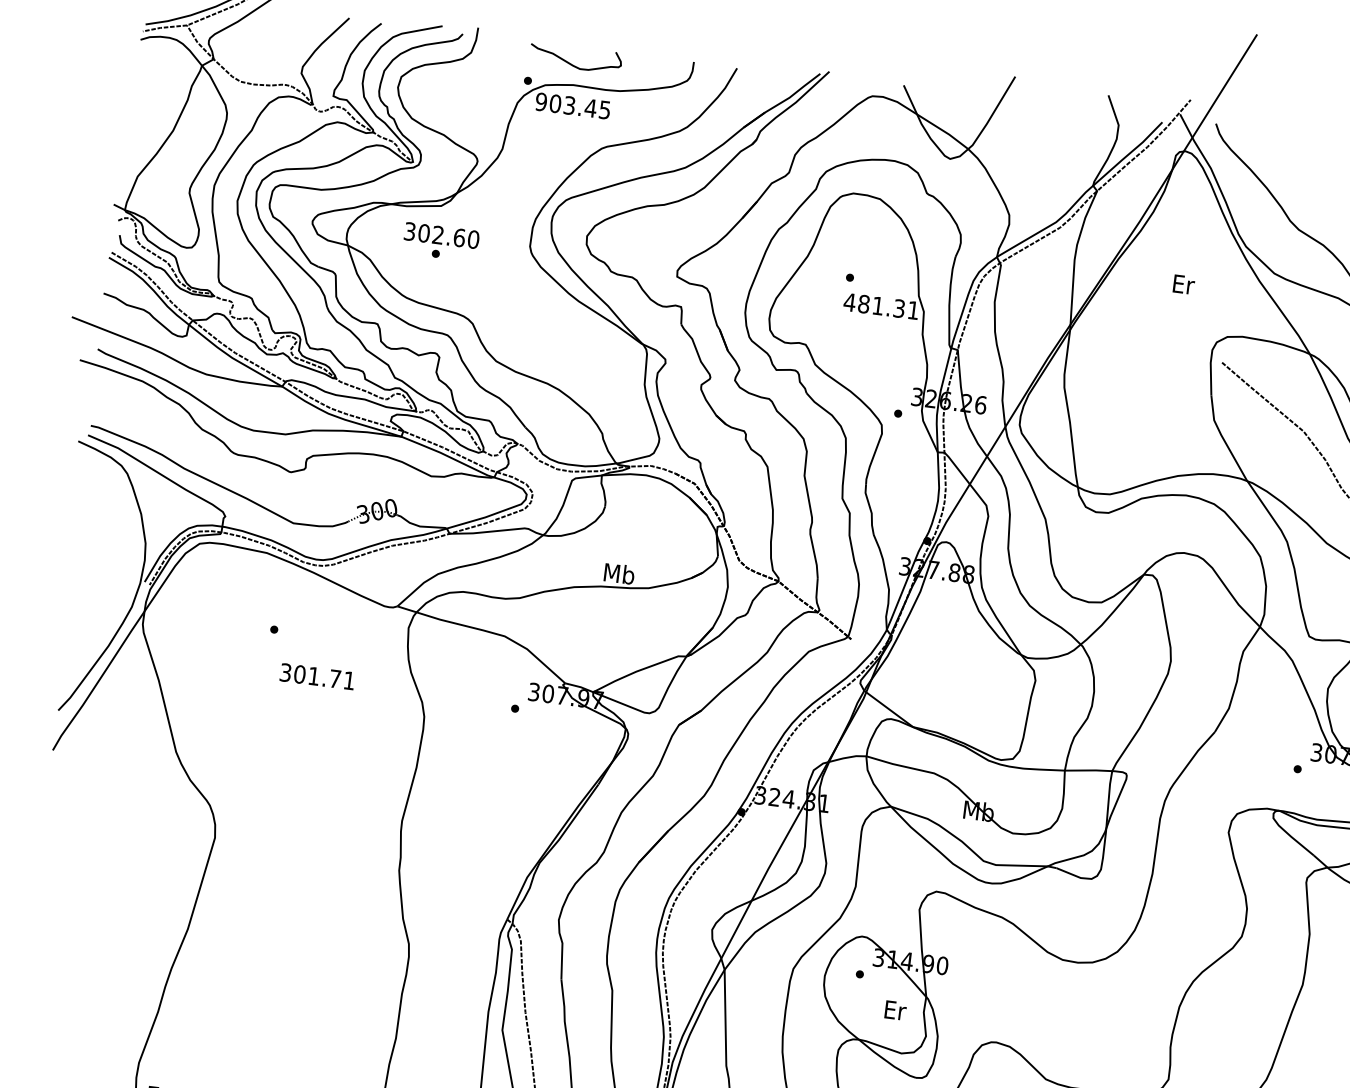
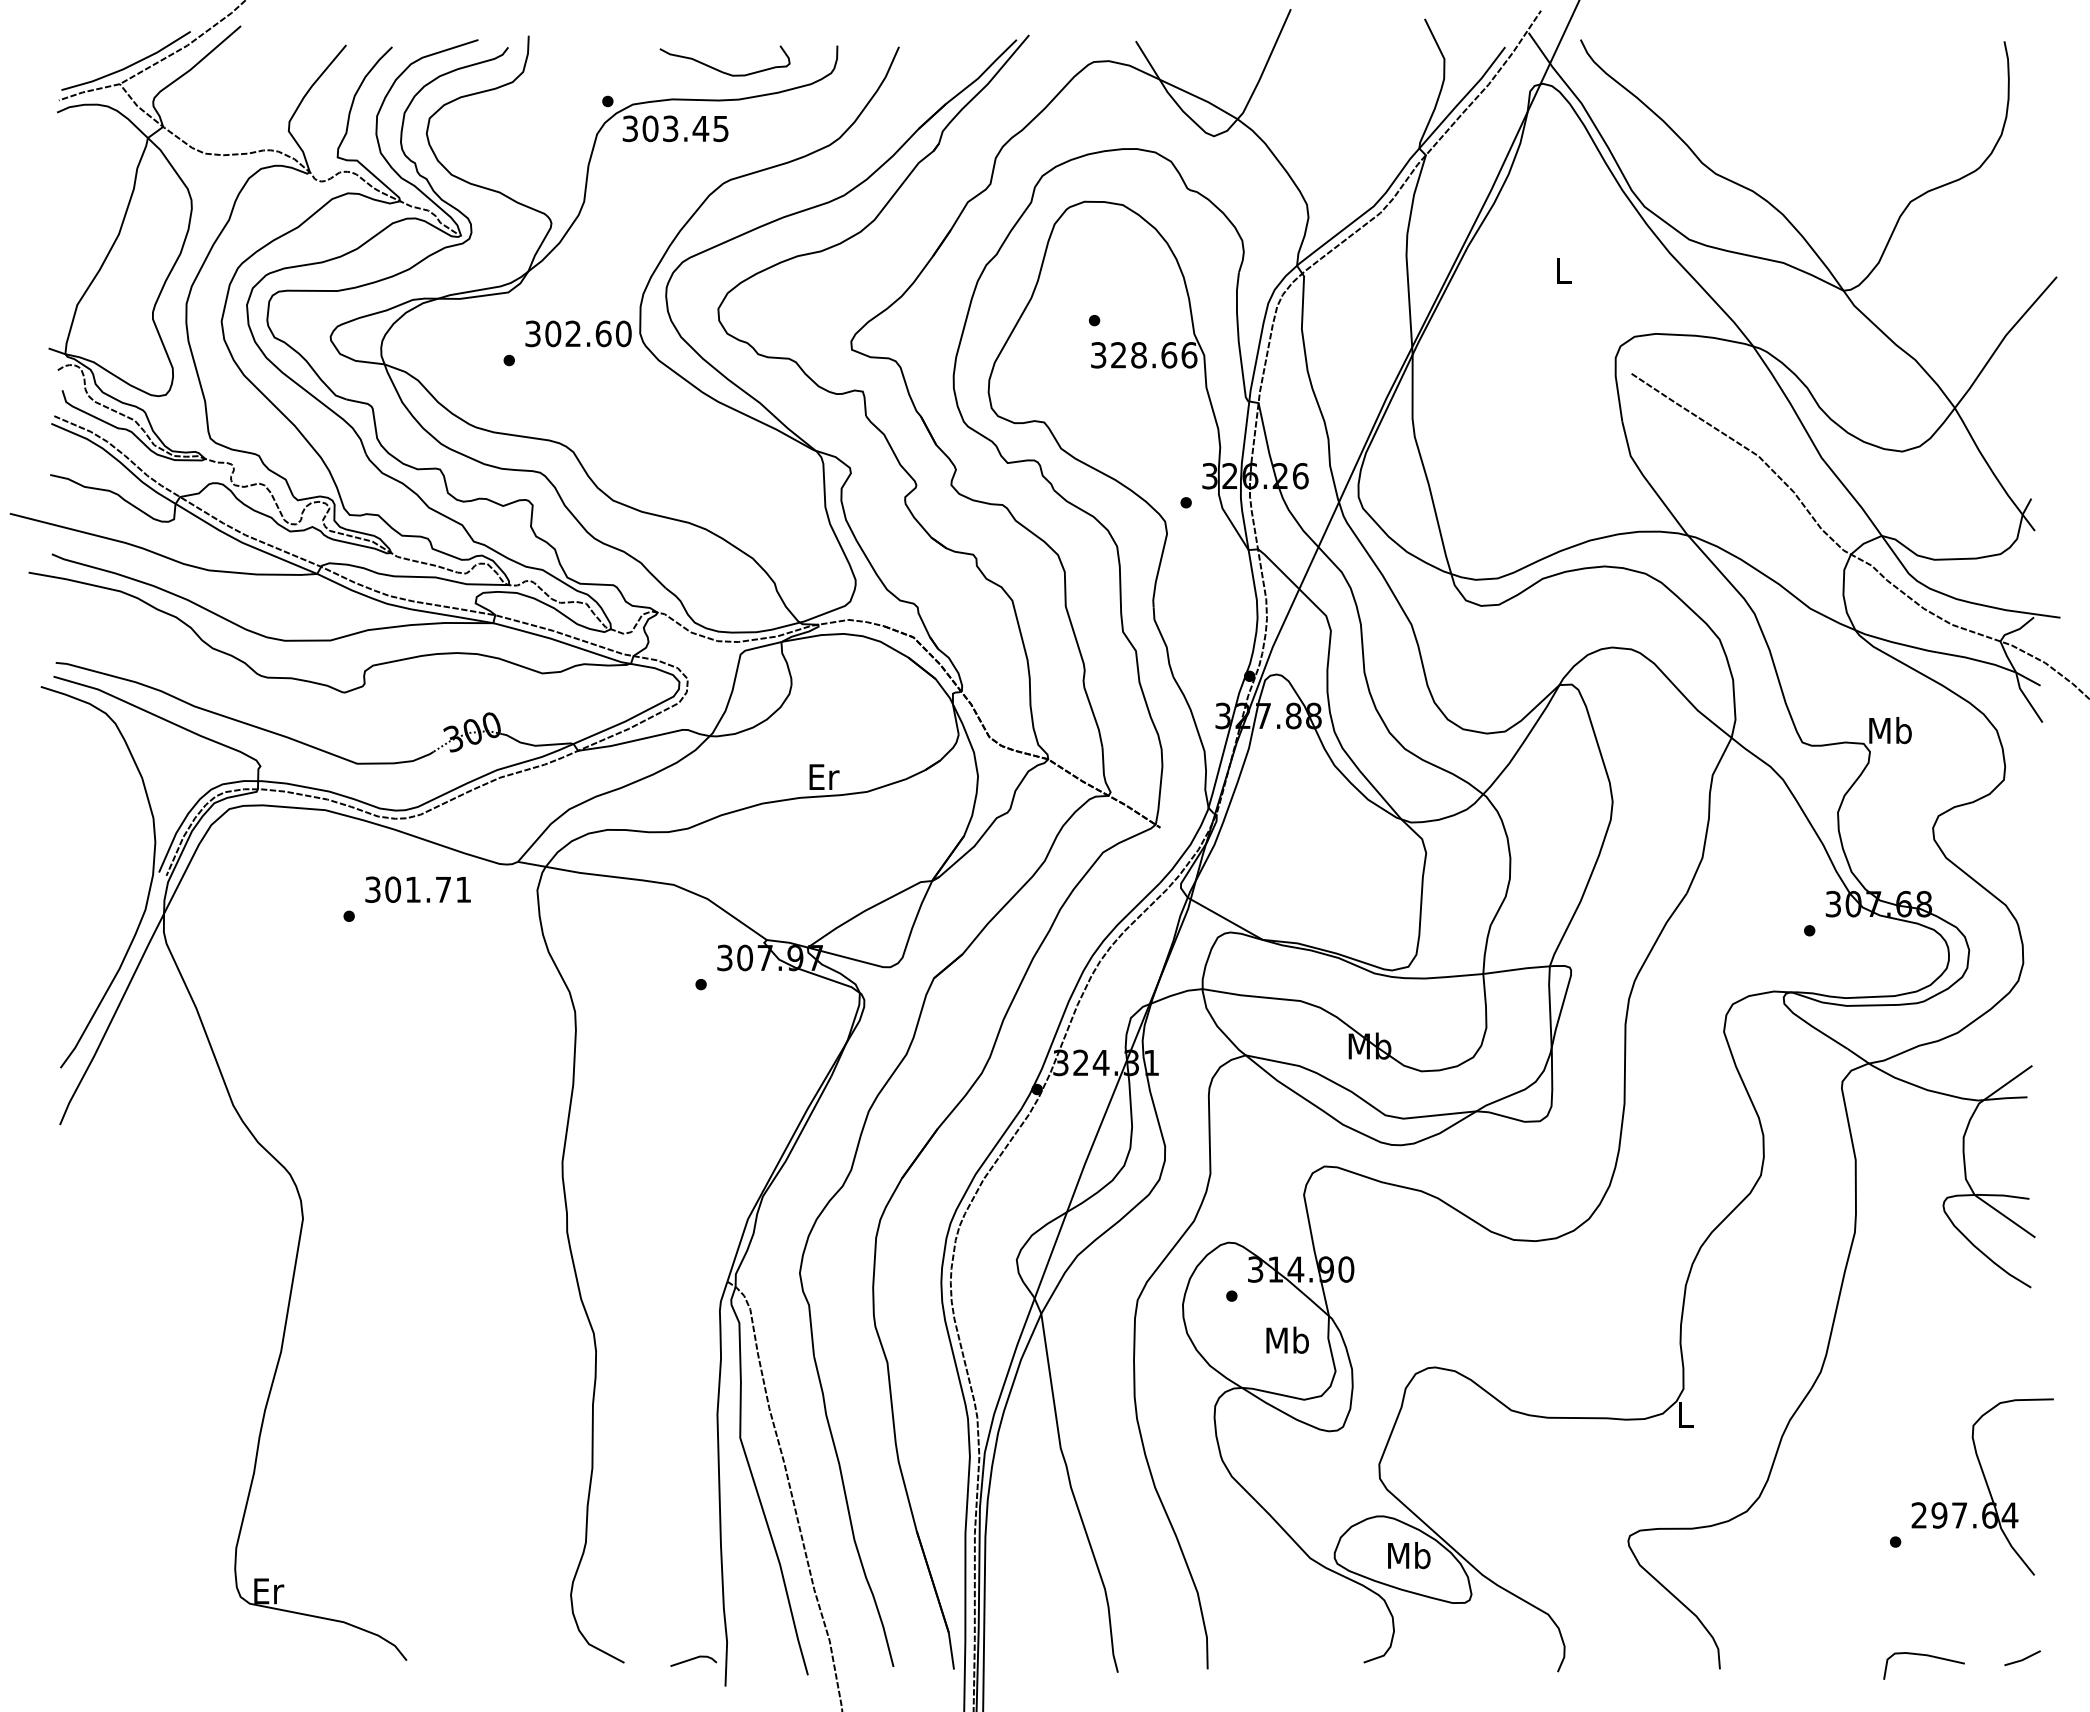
curve: (572, 64) -> (721, 70), moved
text: (541, 101) -> (630, 128), 903.45 -> 303.45
text: (441, 235) -> (578, 333), moved
text: (1184, 284) -> (1564, 270), Er -> L
text: (881, 306) -> (1143, 355), 481.31 -> 328.66
text: (619, 573) -> (823, 776), Mb -> Er
text: (317, 676) -> (417, 889), moved
text: (895, 1009) -> (1287, 1339), Er -> Mb

